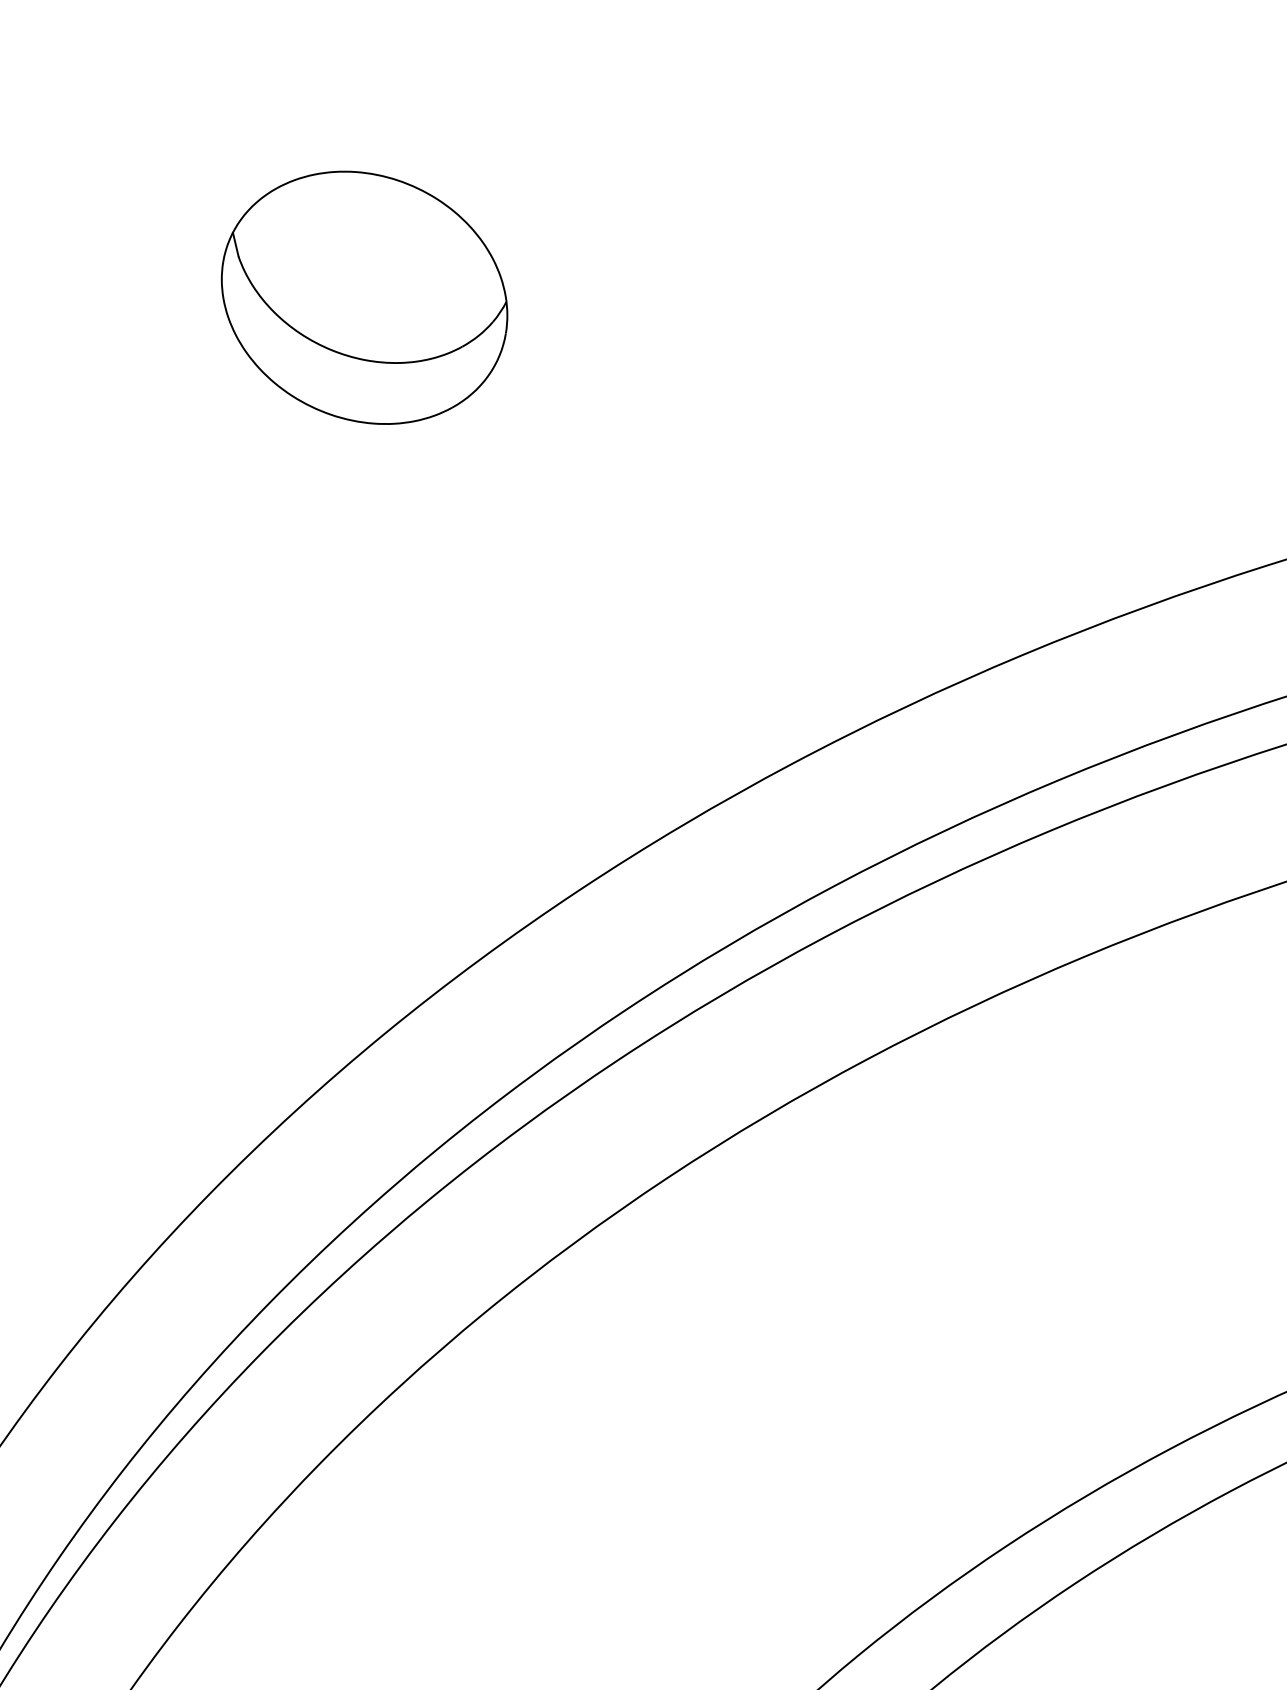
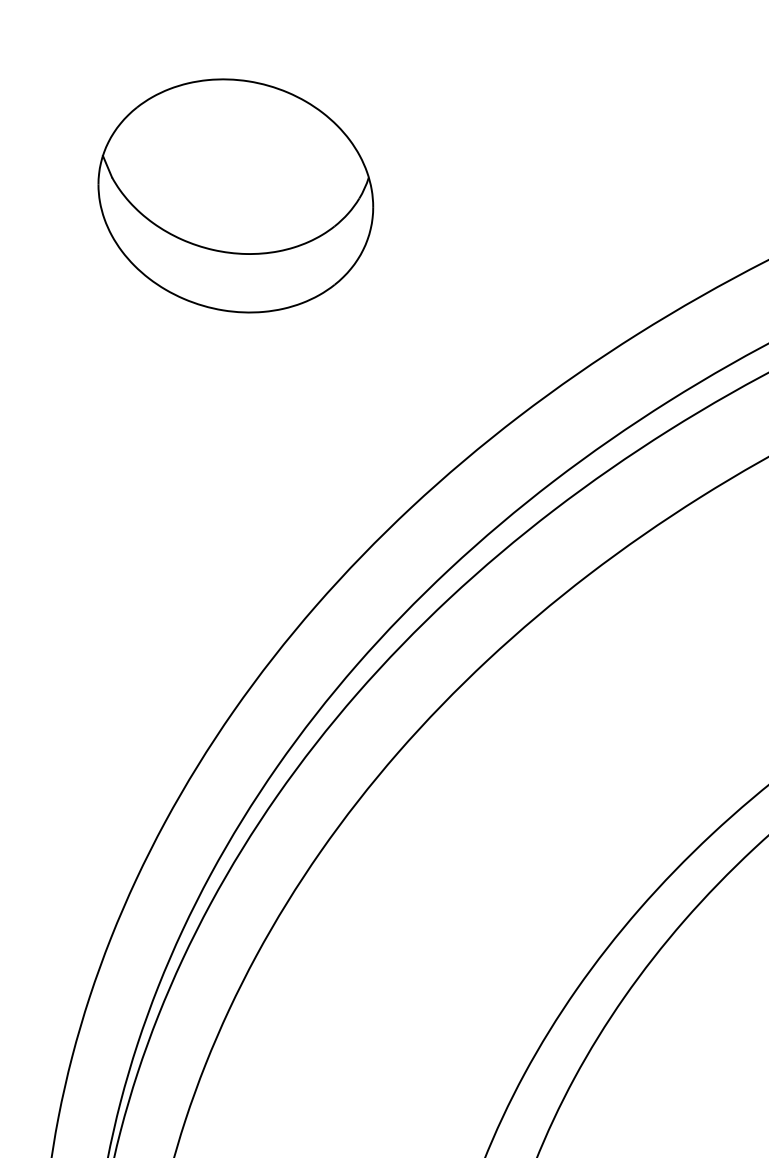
part: (363, 296) -> (235, 195), size x1.67

